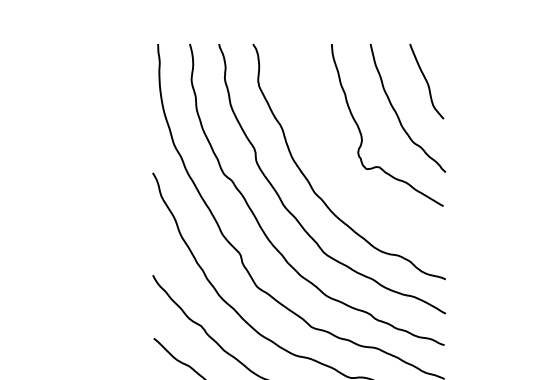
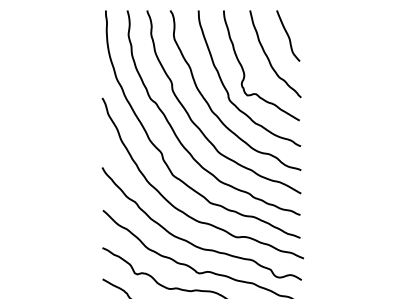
curve: (338, 163) -> (228, 91), added

